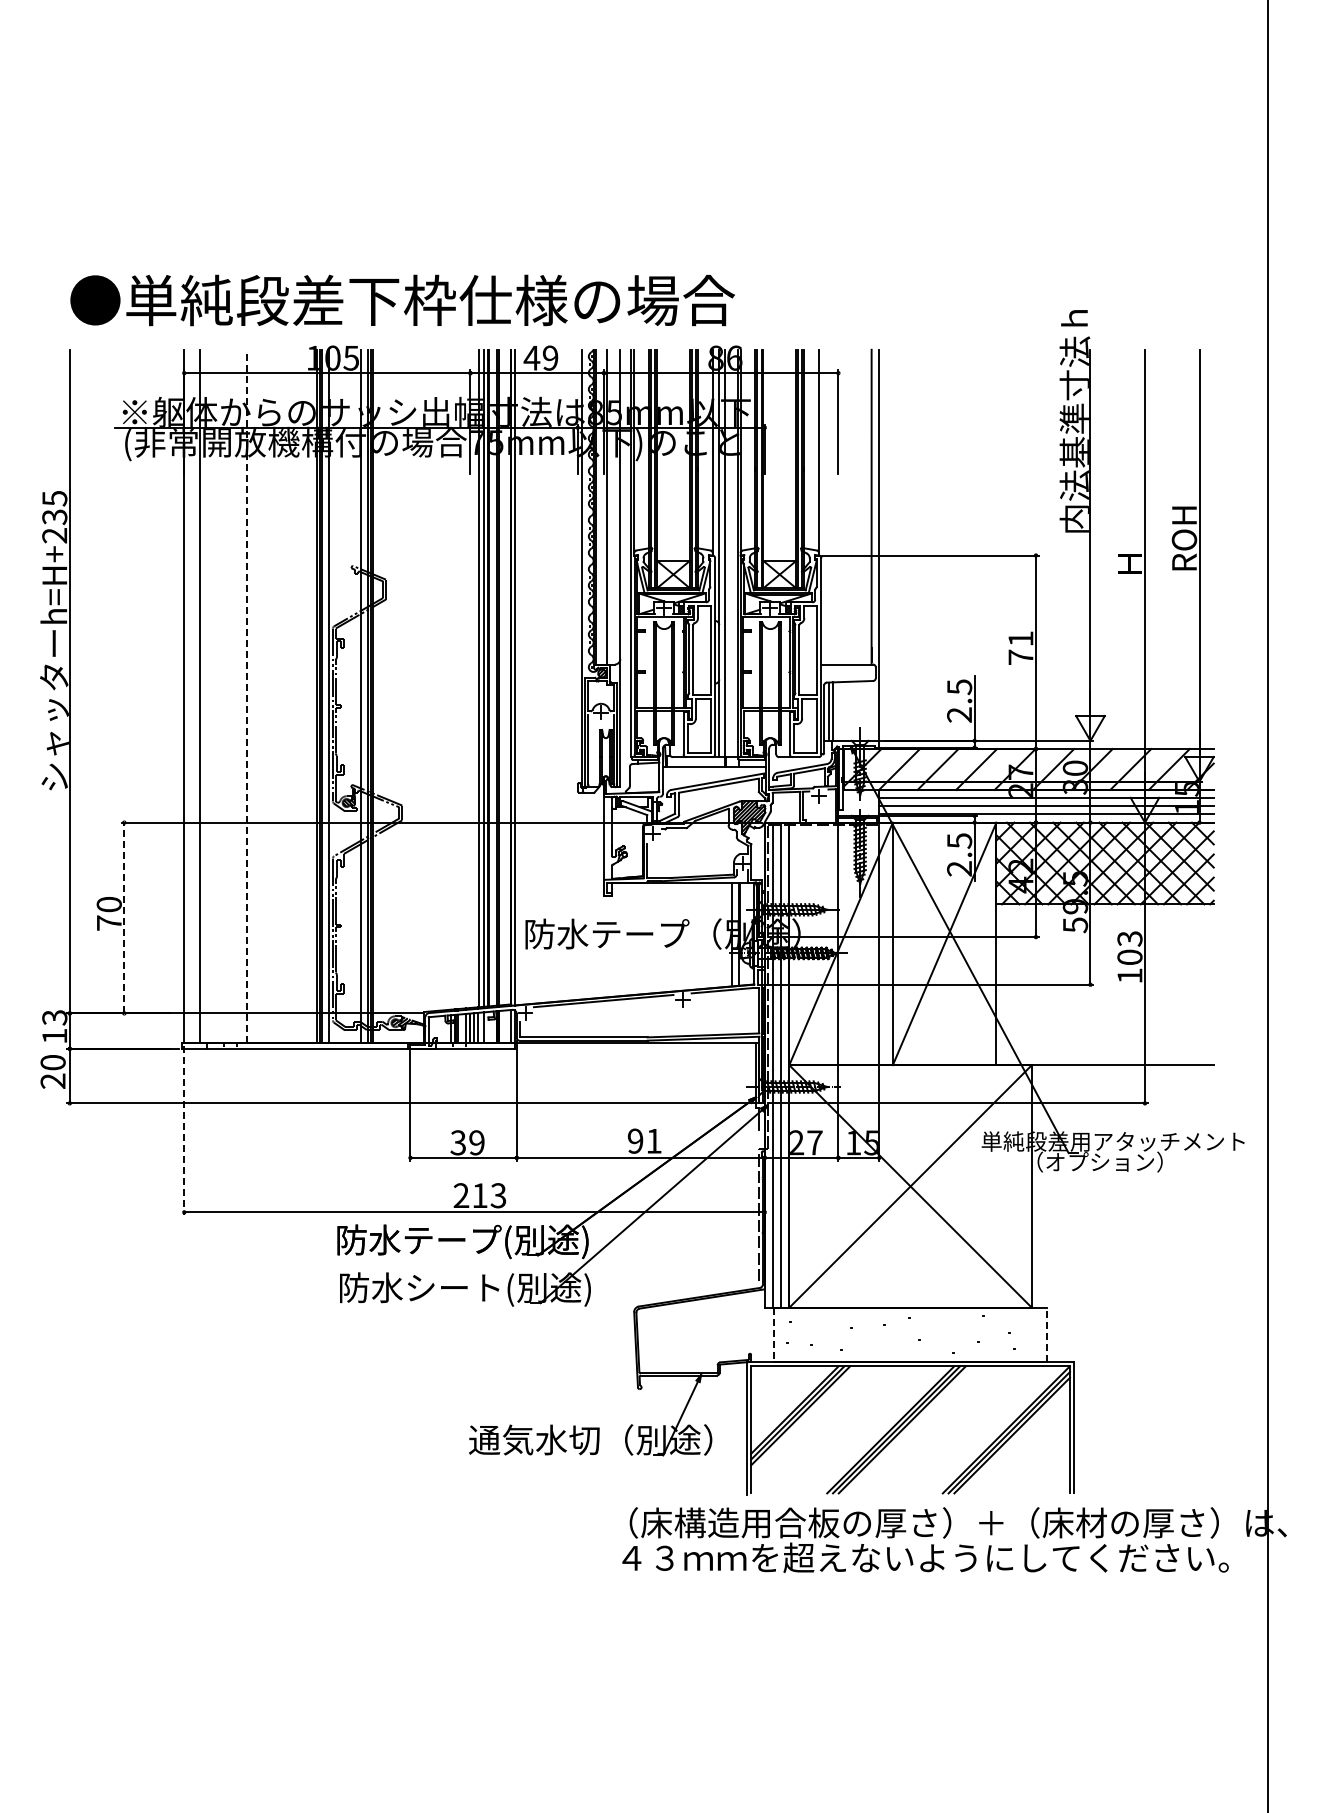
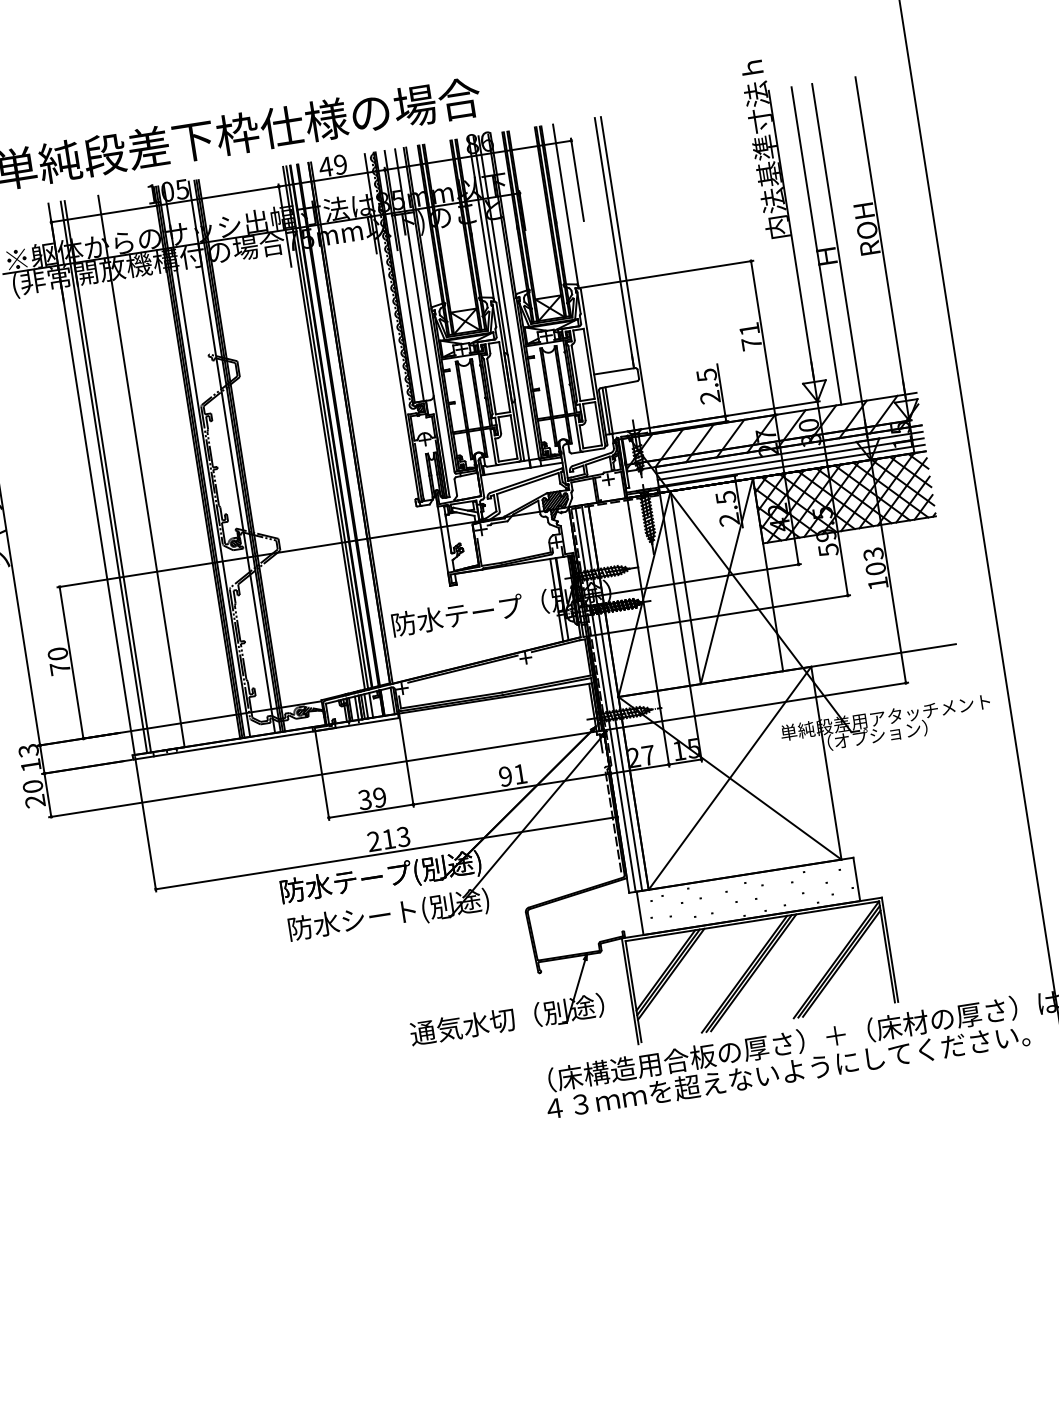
line: (1119, 549) -> (816, 245), added
line: (204, 696) -> (107, 476), added
line: (246, 696) -> (141, 471), dashed -> solid
line: (124, 917) -> (71, 662), dashed -> solid
line: (184, 1131) -> (145, 824), dashed -> solid
line: (1046, 1334) -> (856, 879), dashed -> solid
line: (774, 1335) -> (640, 913), dashed -> solid

